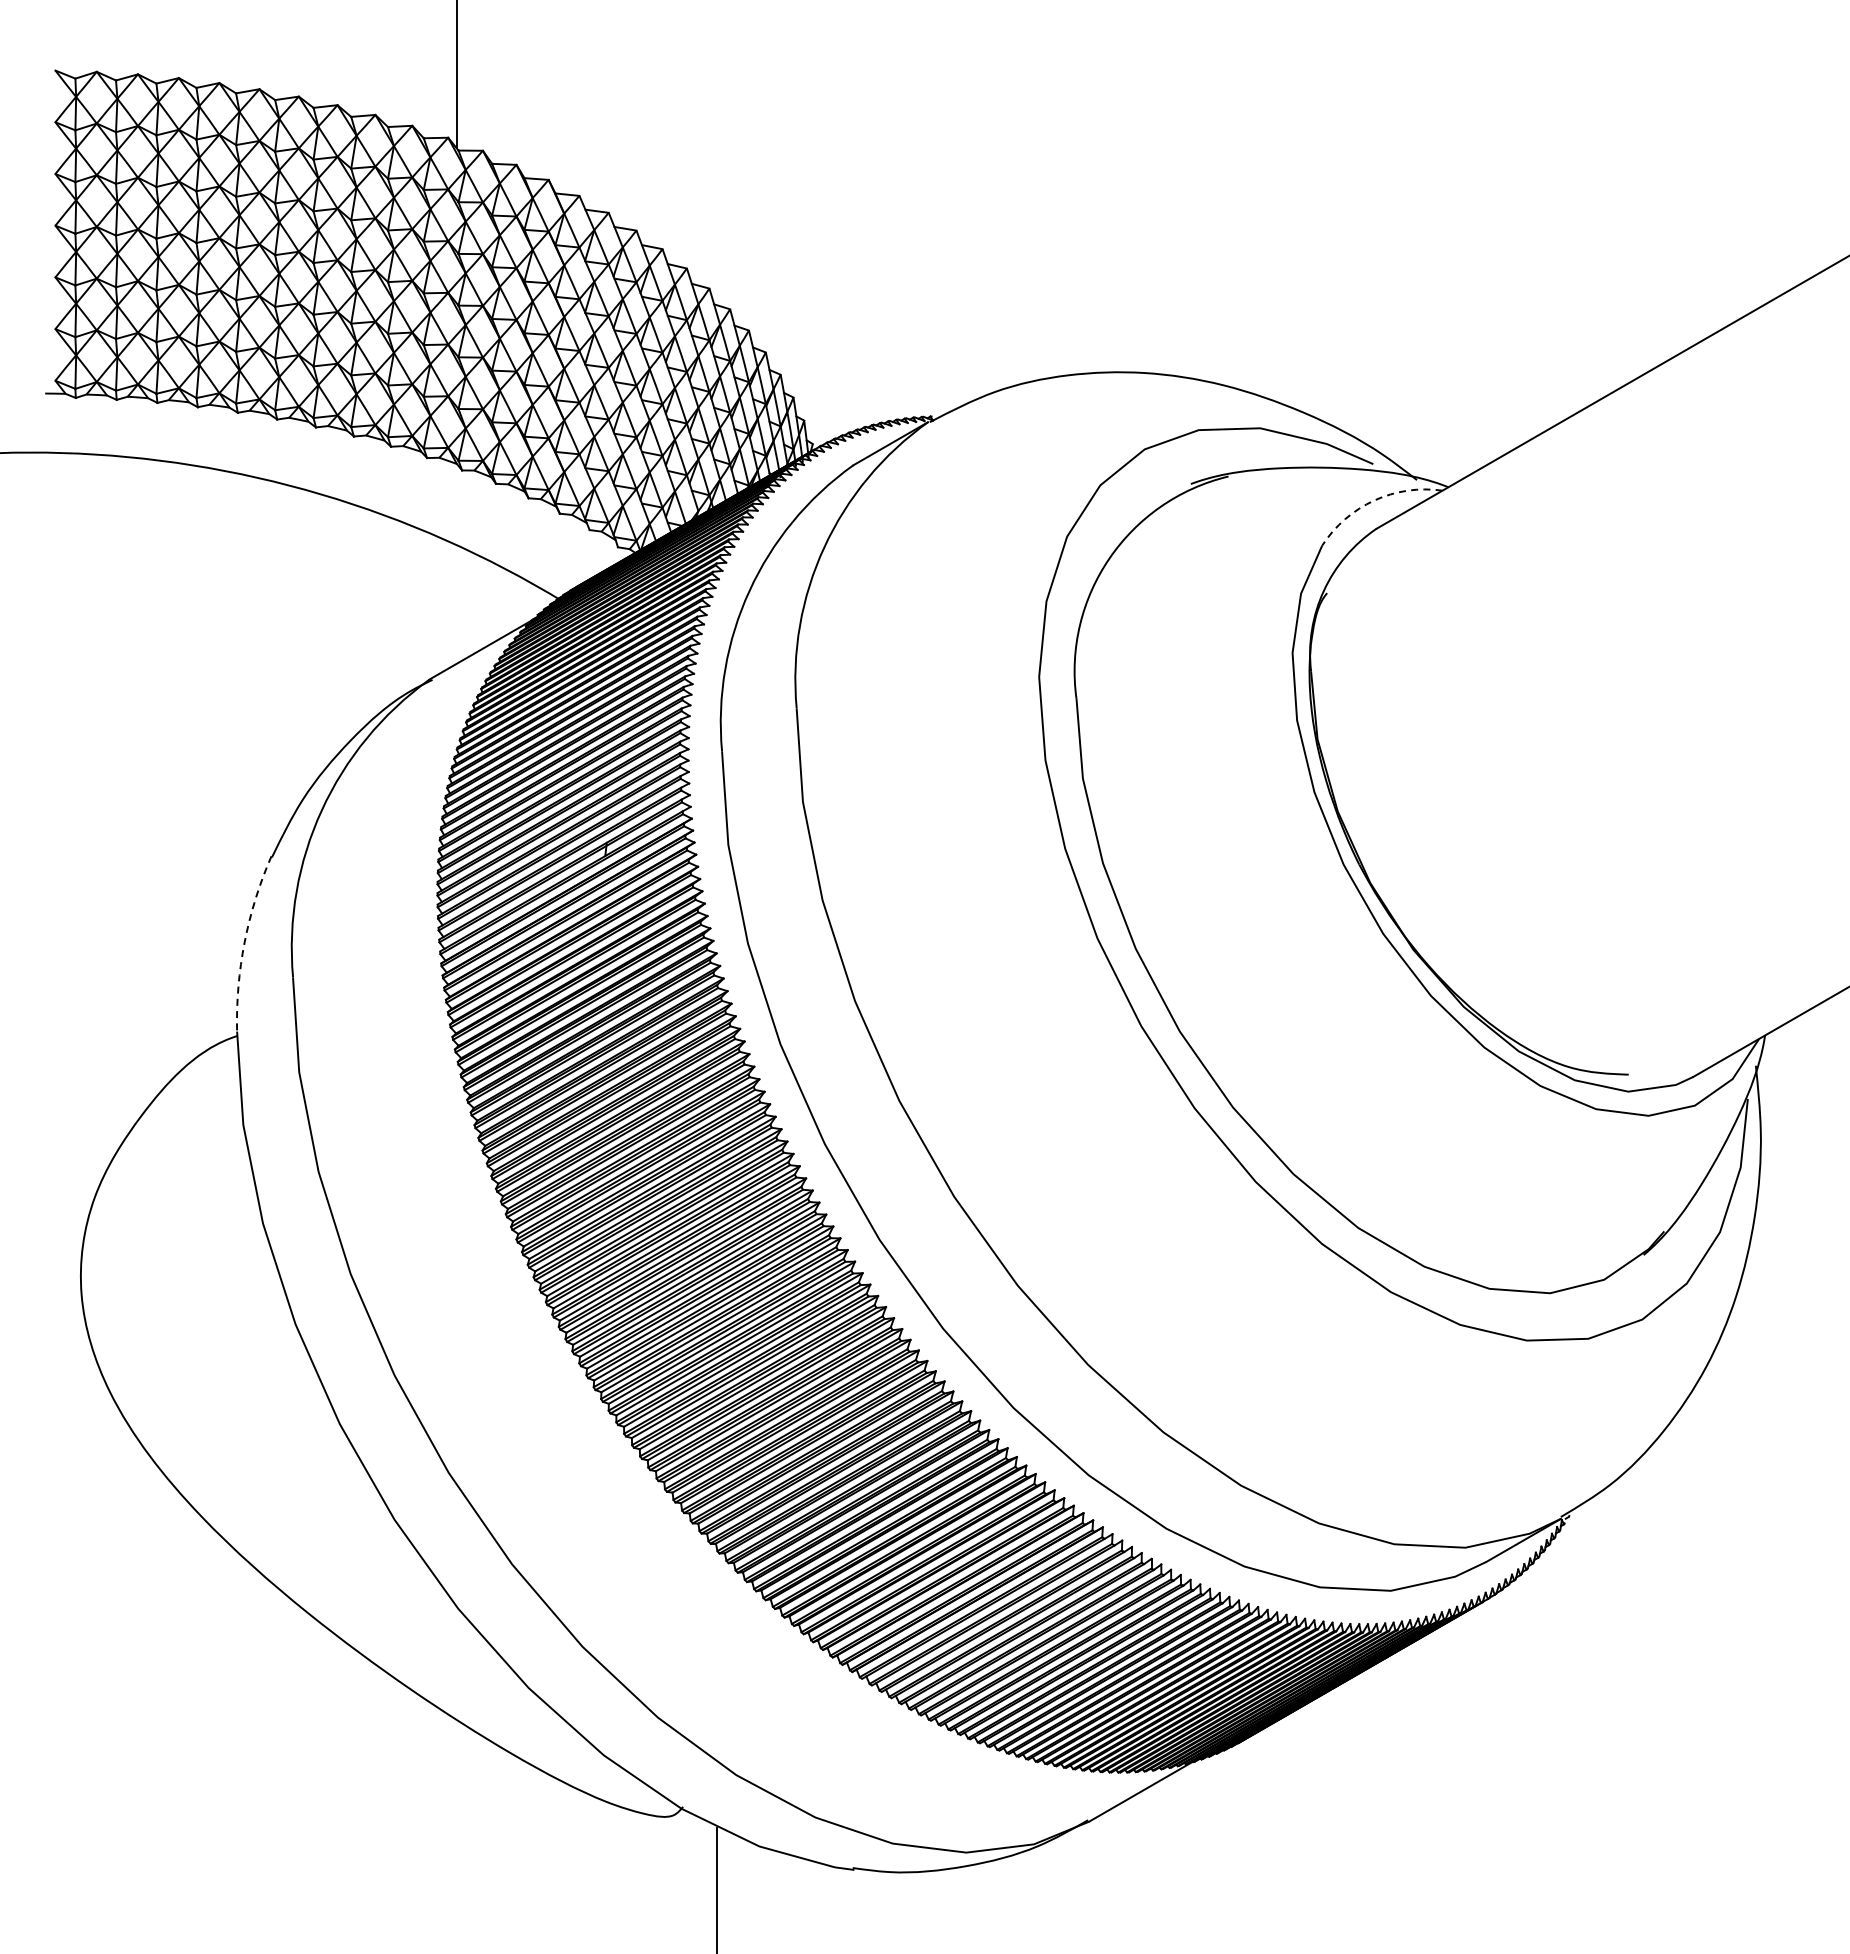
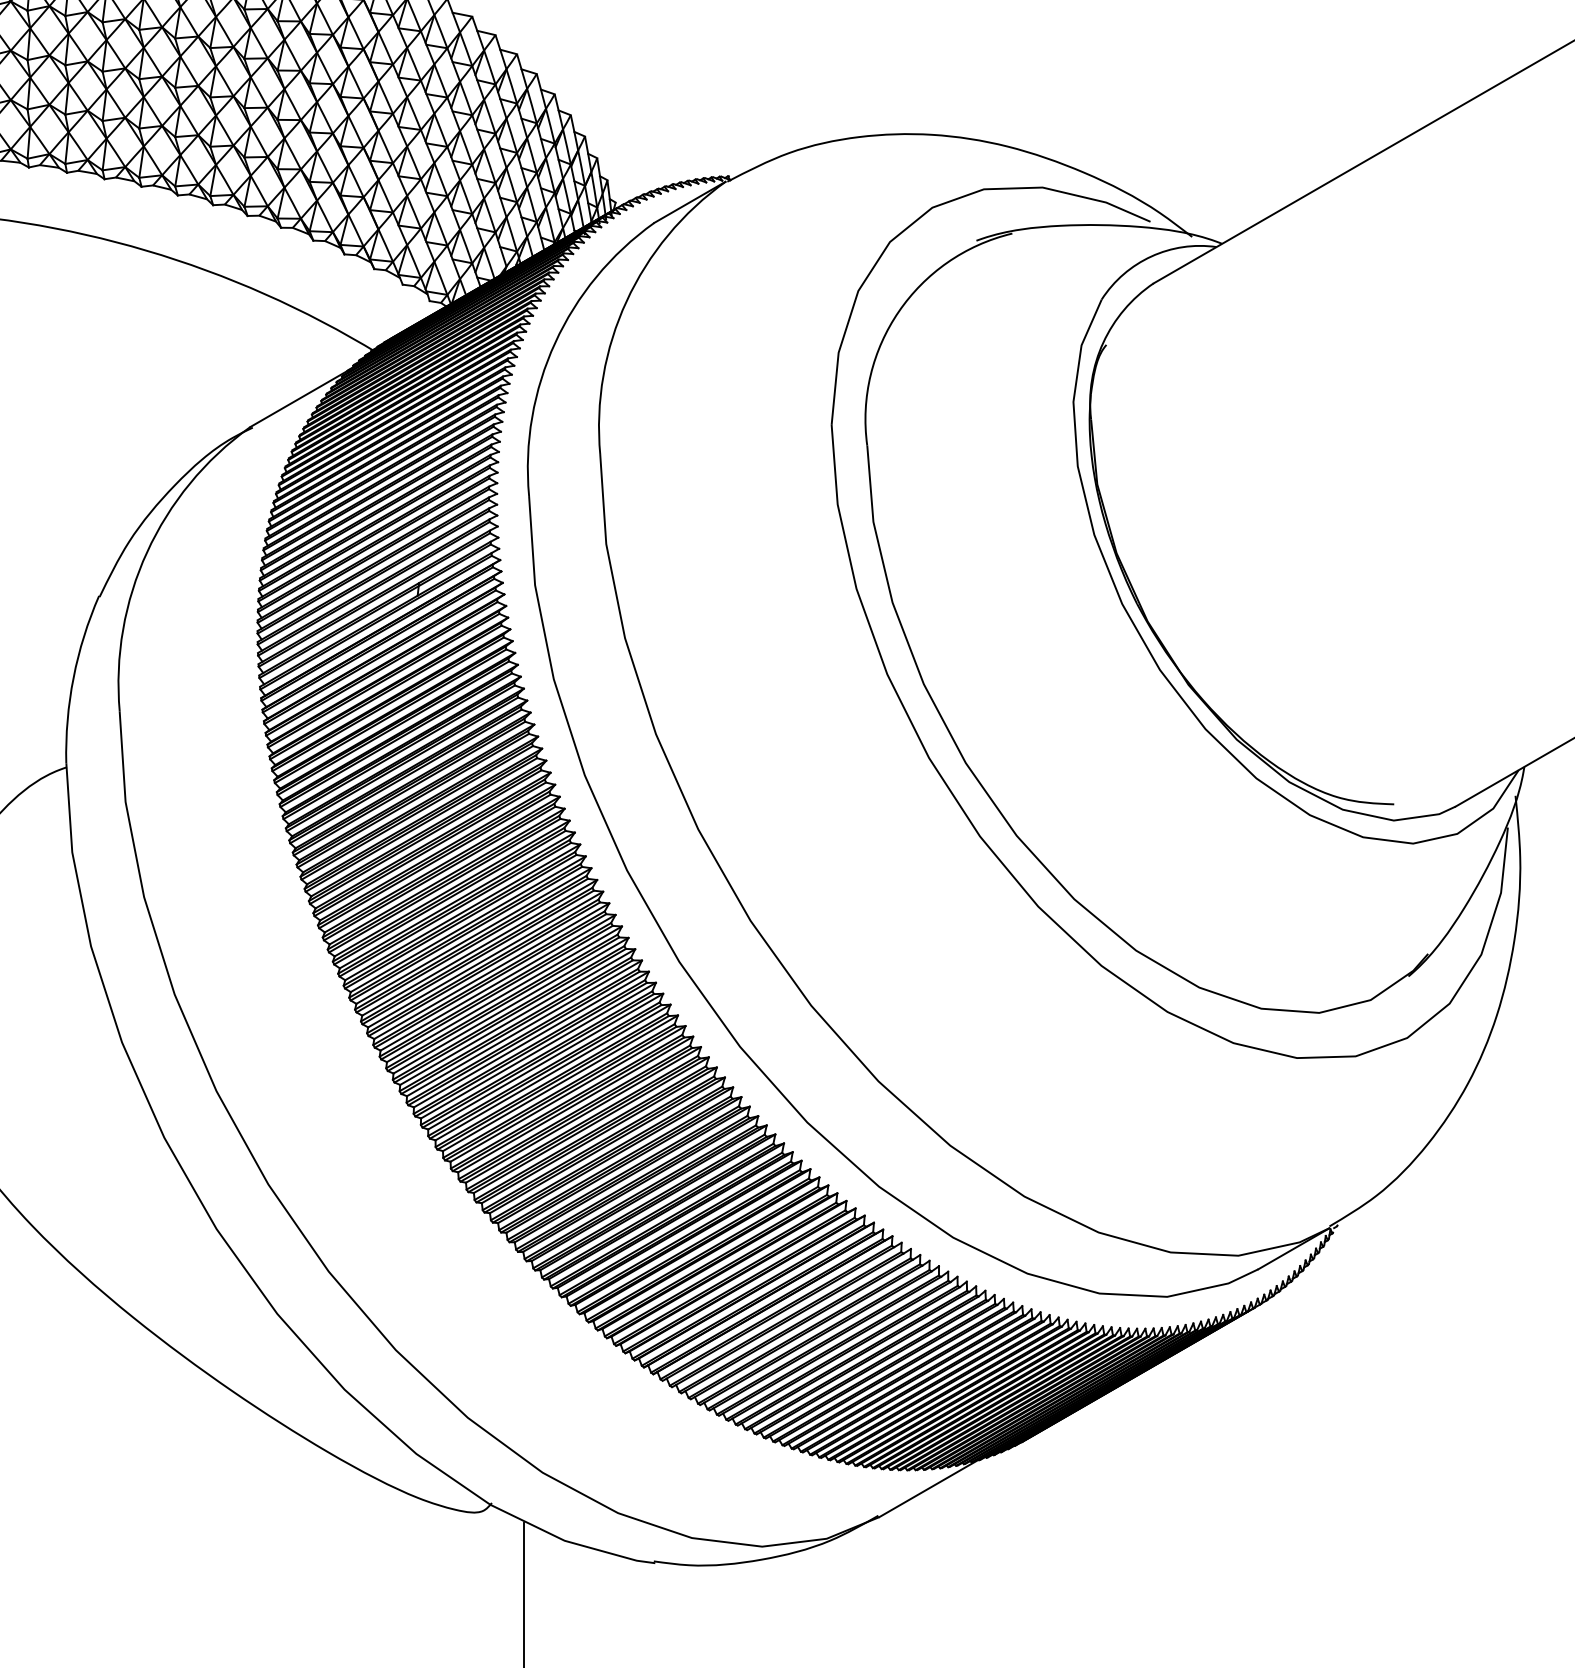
arc: (1374, 500) -> (1151, 256), dashed -> solid
arc: (244, 942) -> (73, 678), dashed -> solid

